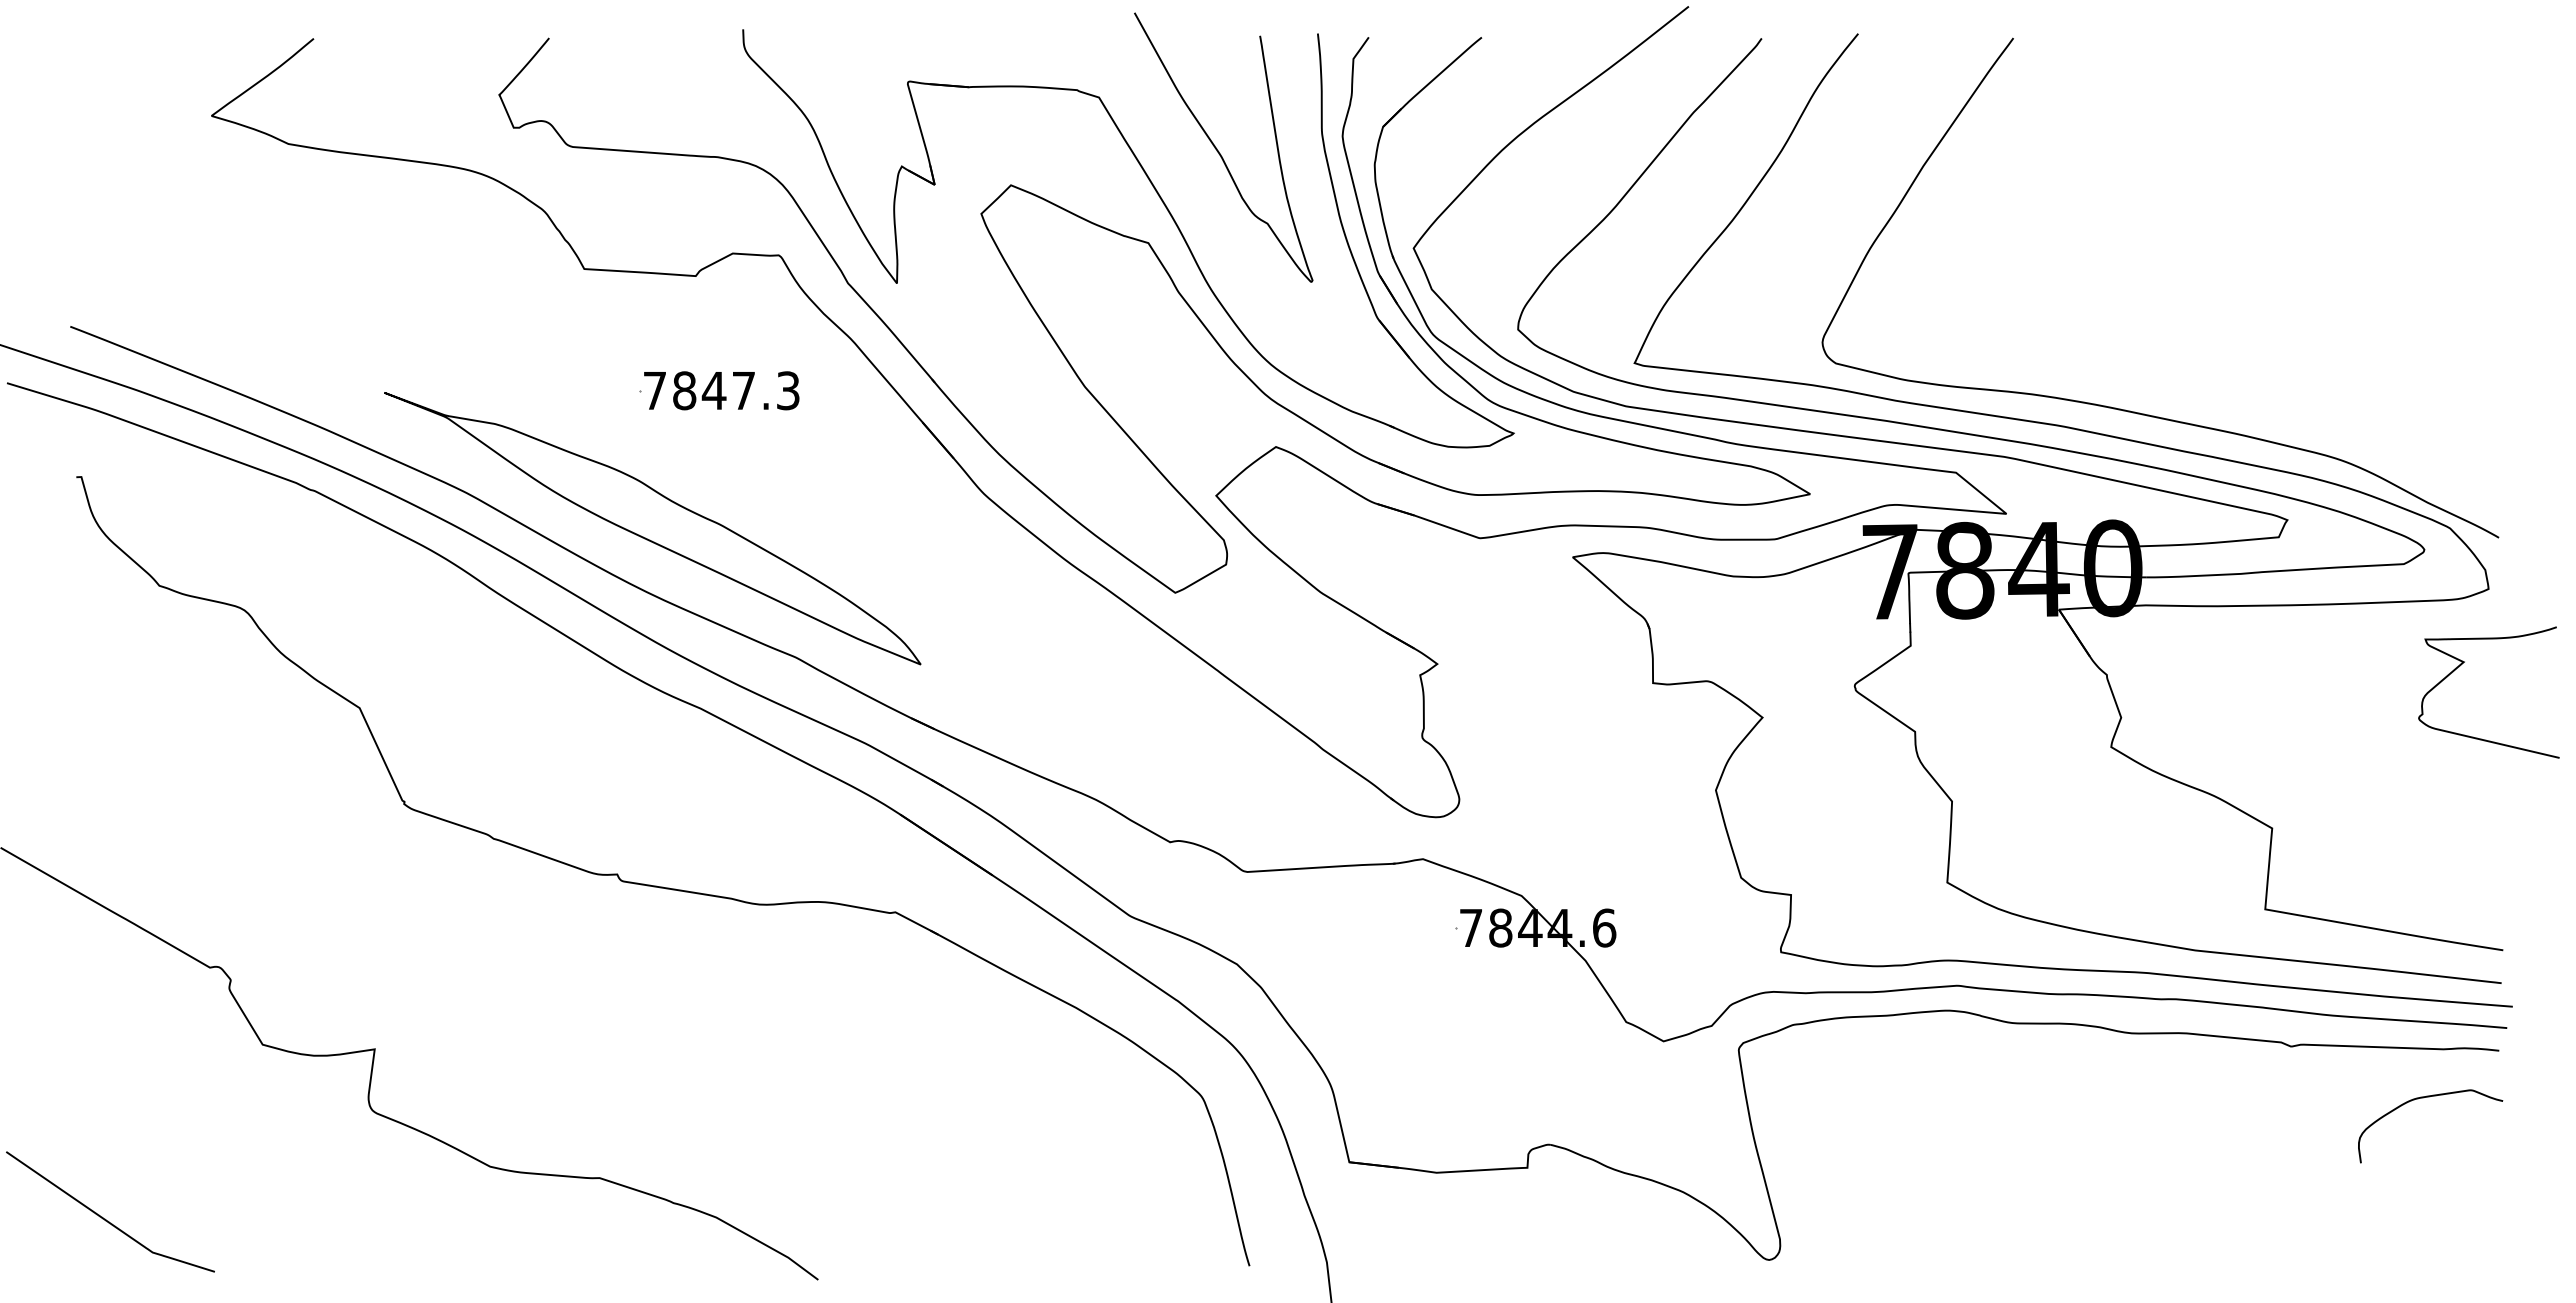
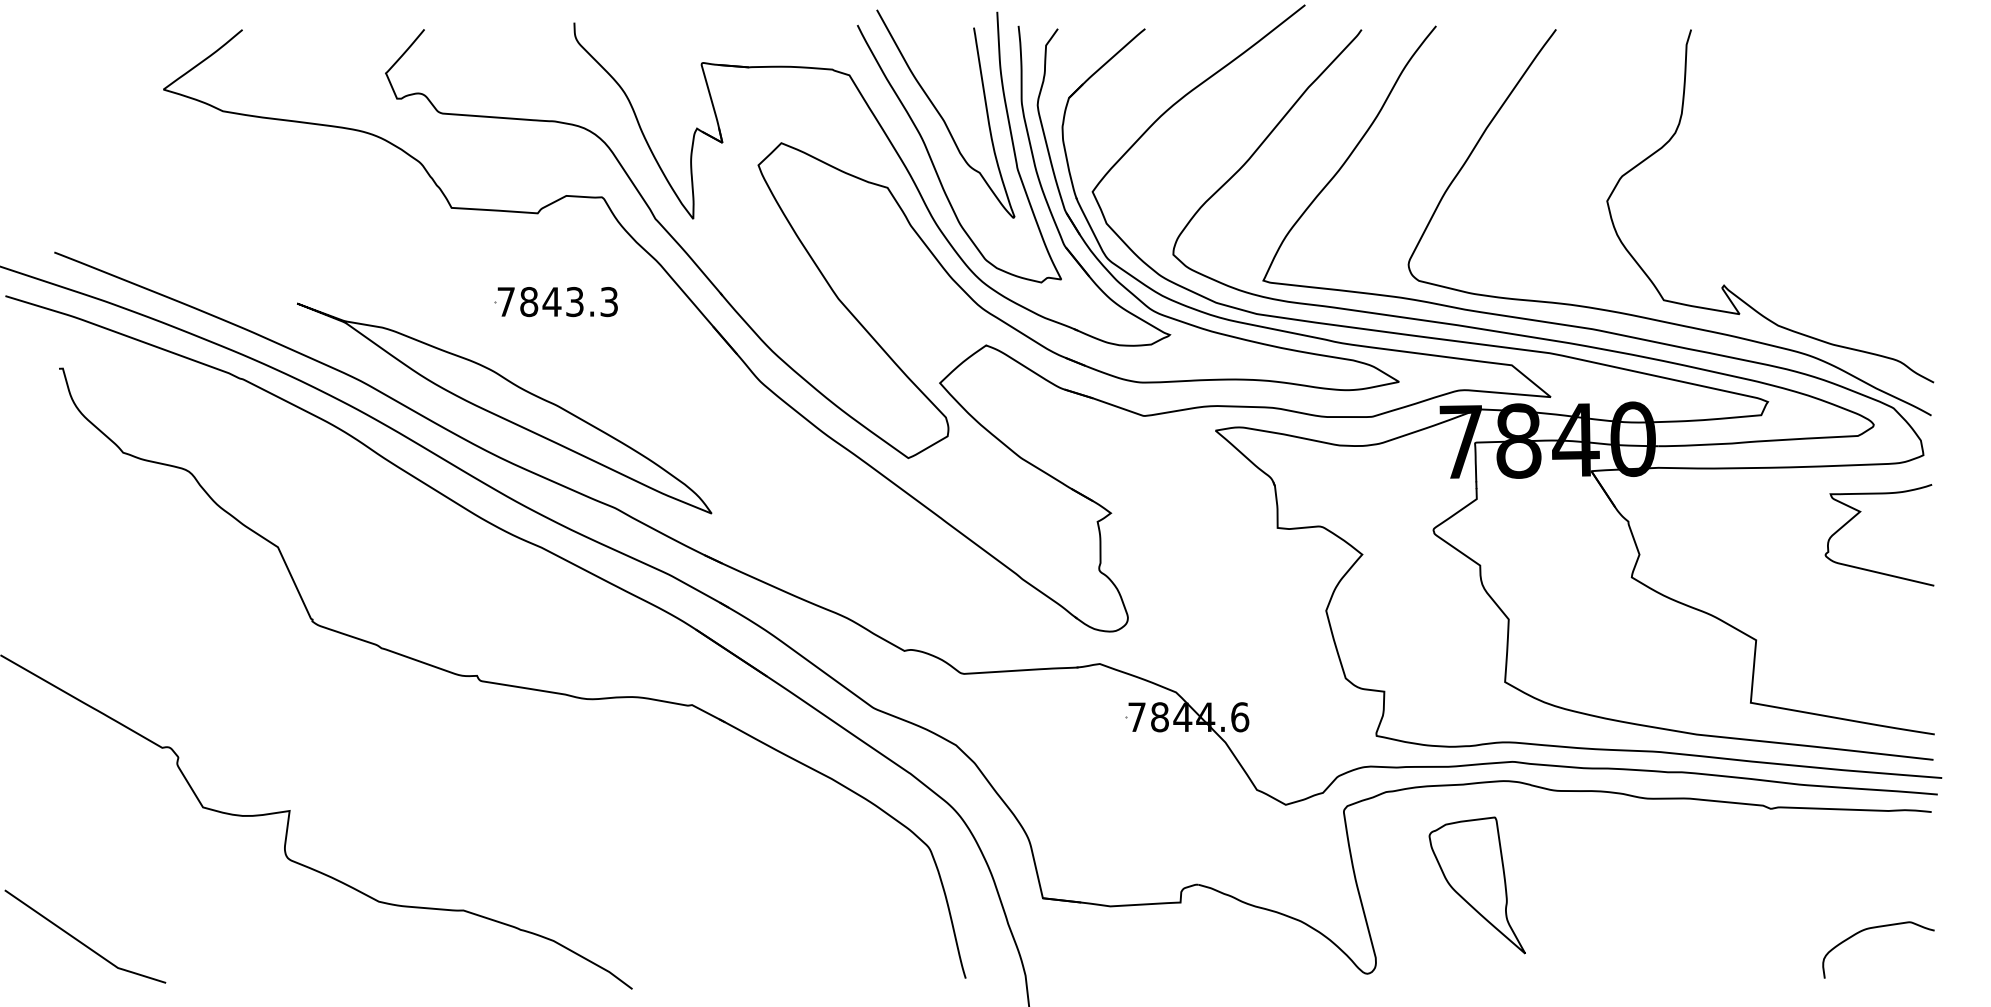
curve: (1205, 205) -> (931, 158), added
curve: (2230, 368) -> (1723, 284), added
text: (743, 390) -> (574, 301), 7847.3 -> 7843.3
curve: (2461, 665) -> (1858, 514), moved
curve: (2423, 1098) -> (1873, 928), moved
part: (1911, 1145) -> (1477, 885), added

